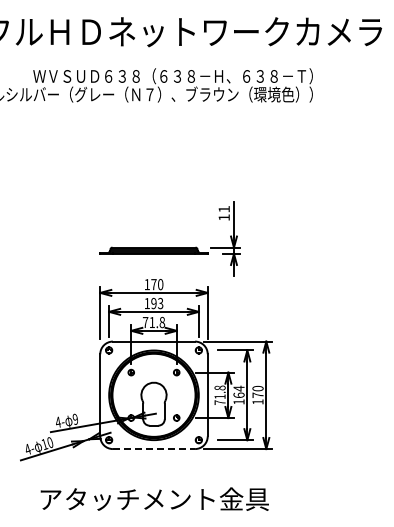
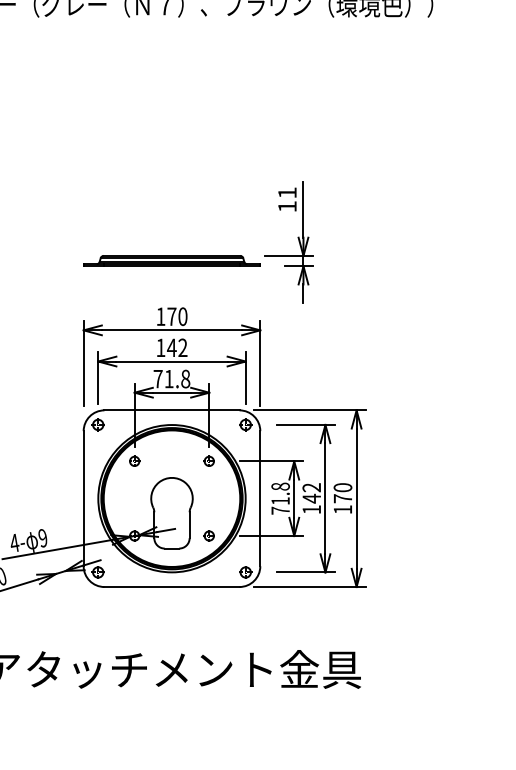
text: (157, 303) -> (177, 347), 193 -> 142
text: (238, 391) -> (310, 492), 164 -> 142
line: (154, 449) -> (172, 587), dashed -> solid

